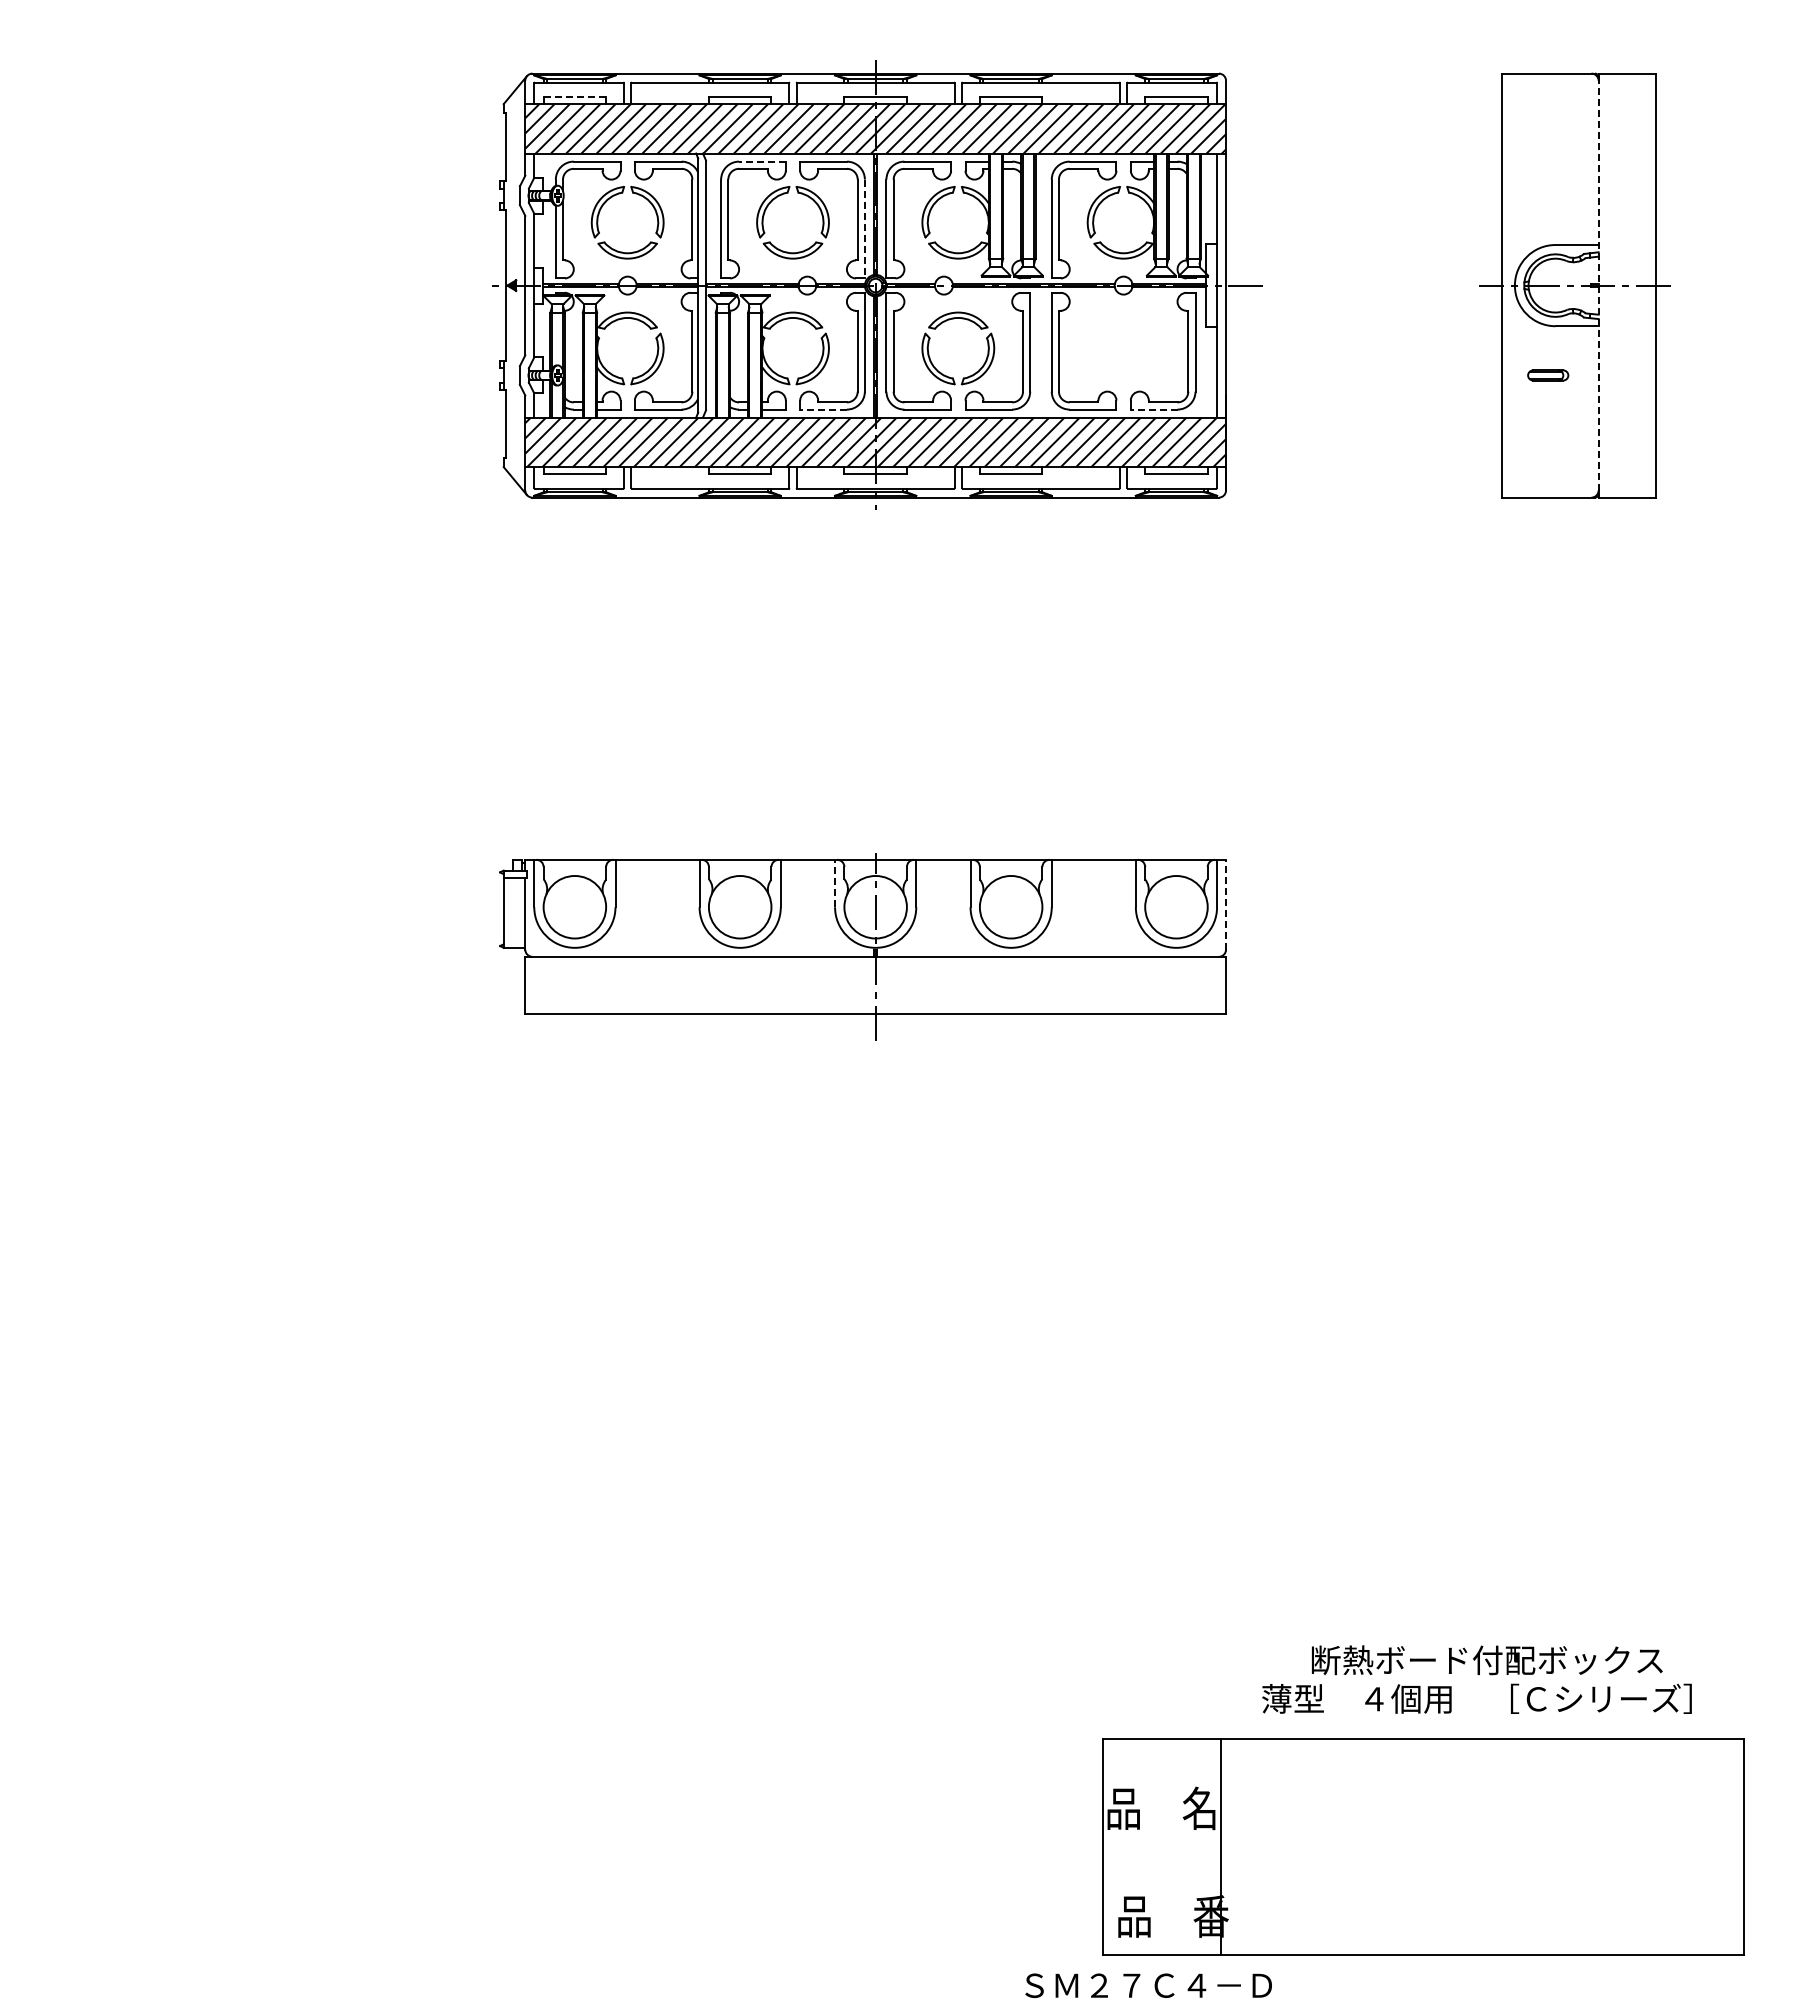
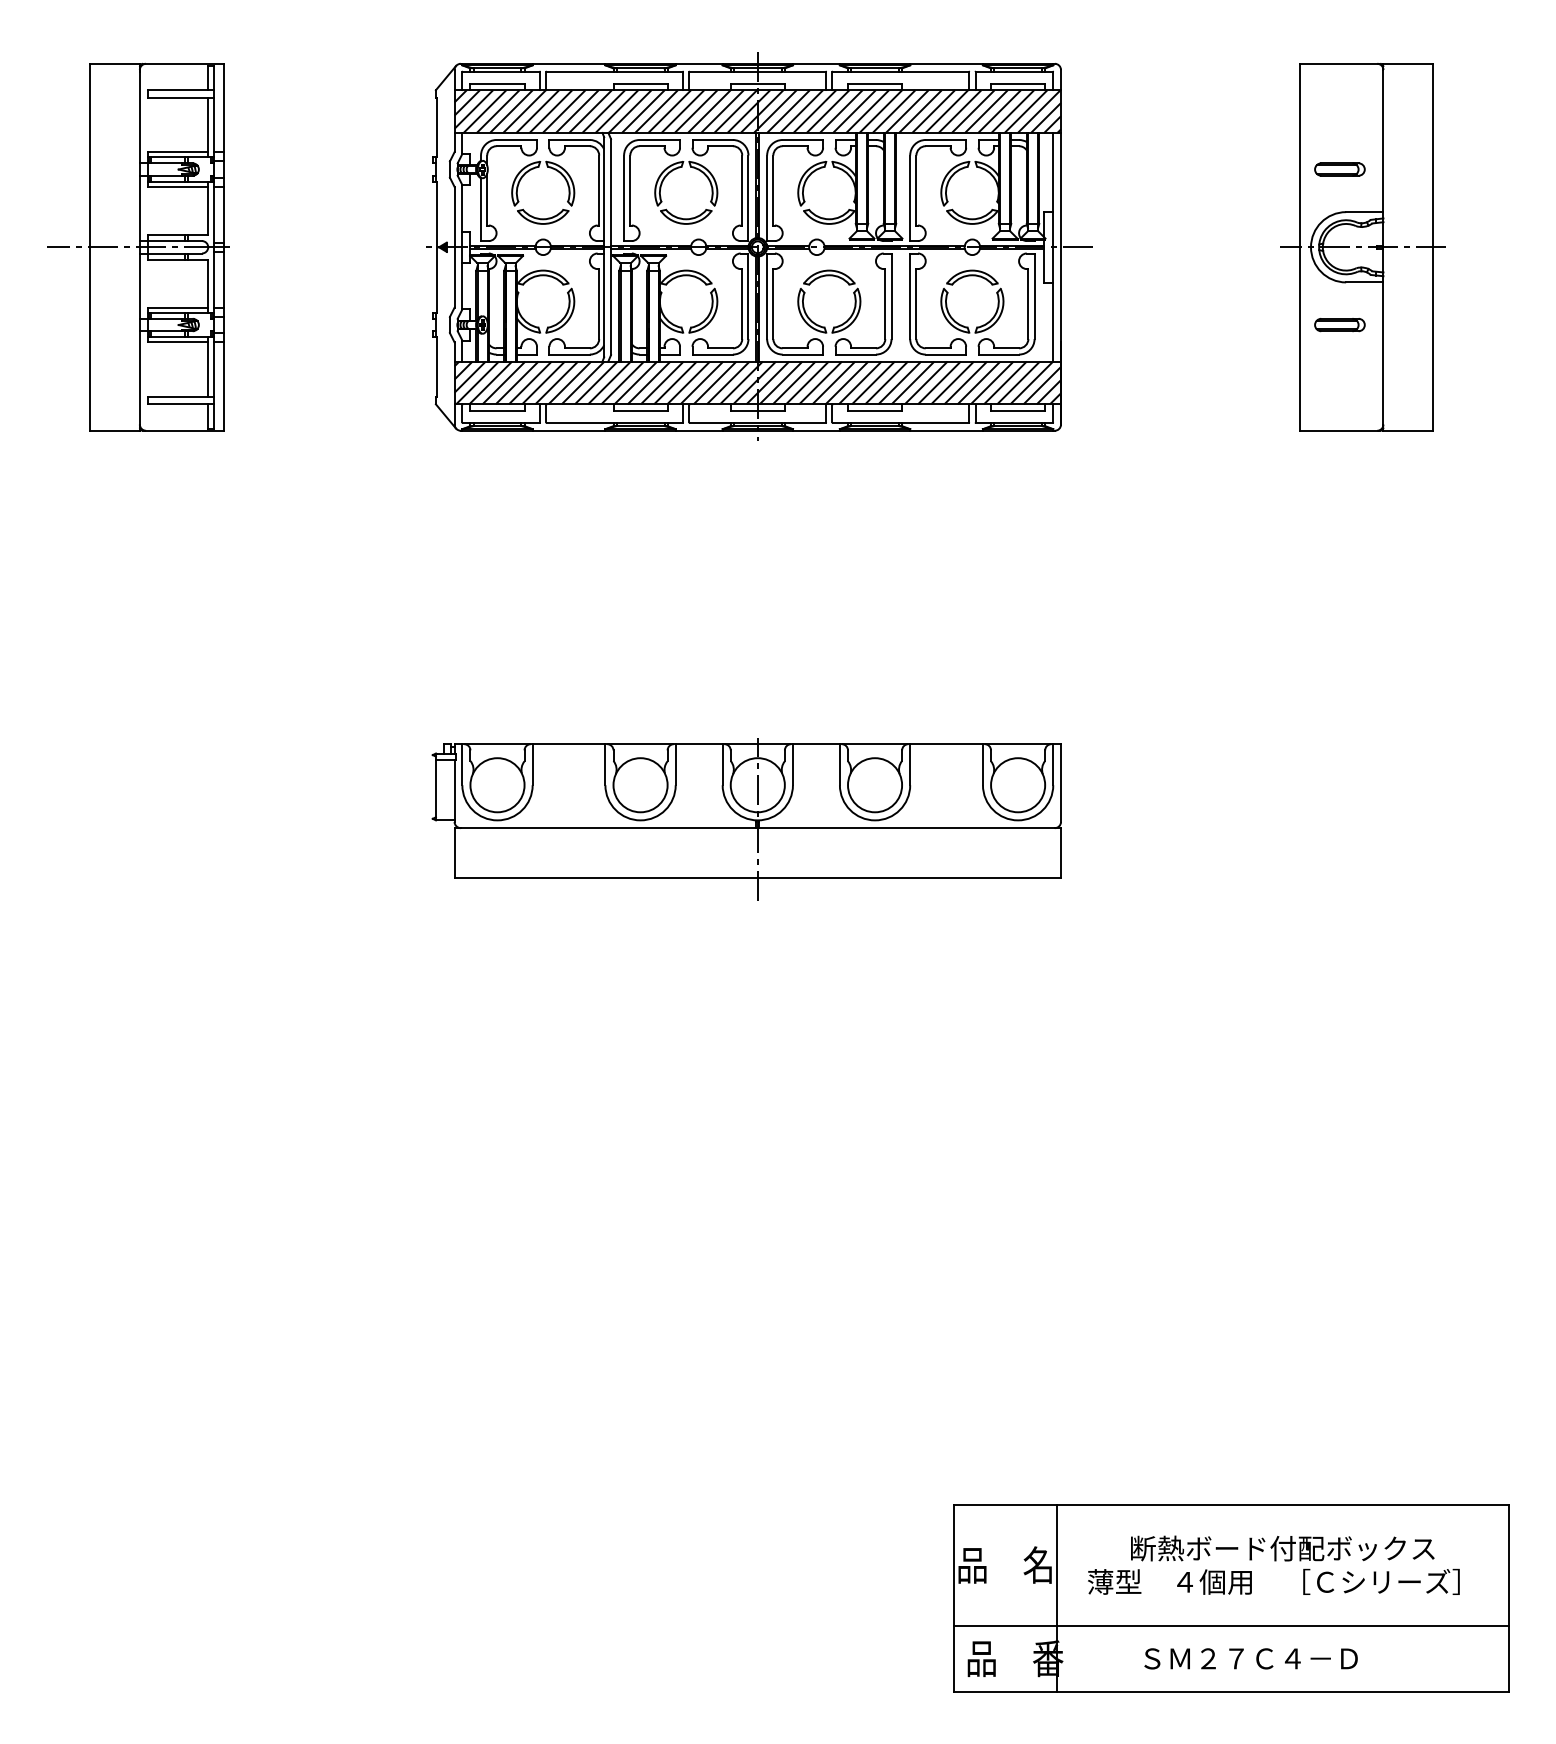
line: (575, 96) -> (498, 83), dashed -> solid
line: (761, 161) -> (659, 139), dashed -> solid
part: (1547, 195) -> (1339, 169), added
line: (864, 229) -> (748, 198), dashed -> solid
part: (159, 285) -> (138, 247), added
line: (1598, 286) -> (1383, 248), dashed -> solid
part: (1094, 349) -> (947, 302), added
part: (1547, 375) -> (1339, 325), size x1.43
line: (823, 409) -> (712, 354), dashed -> solid
line: (1153, 409) -> (998, 354), dashed -> solid
line: (835, 883) -> (723, 764), dashed -> solid
line: (1226, 904) -> (1061, 782), dashed -> solid
text: (1476, 1679) -> (1273, 1565), moved
line: (1423, 1879) -> (1231, 1626), added
text: (1148, 1985) -> (1250, 1658), moved

